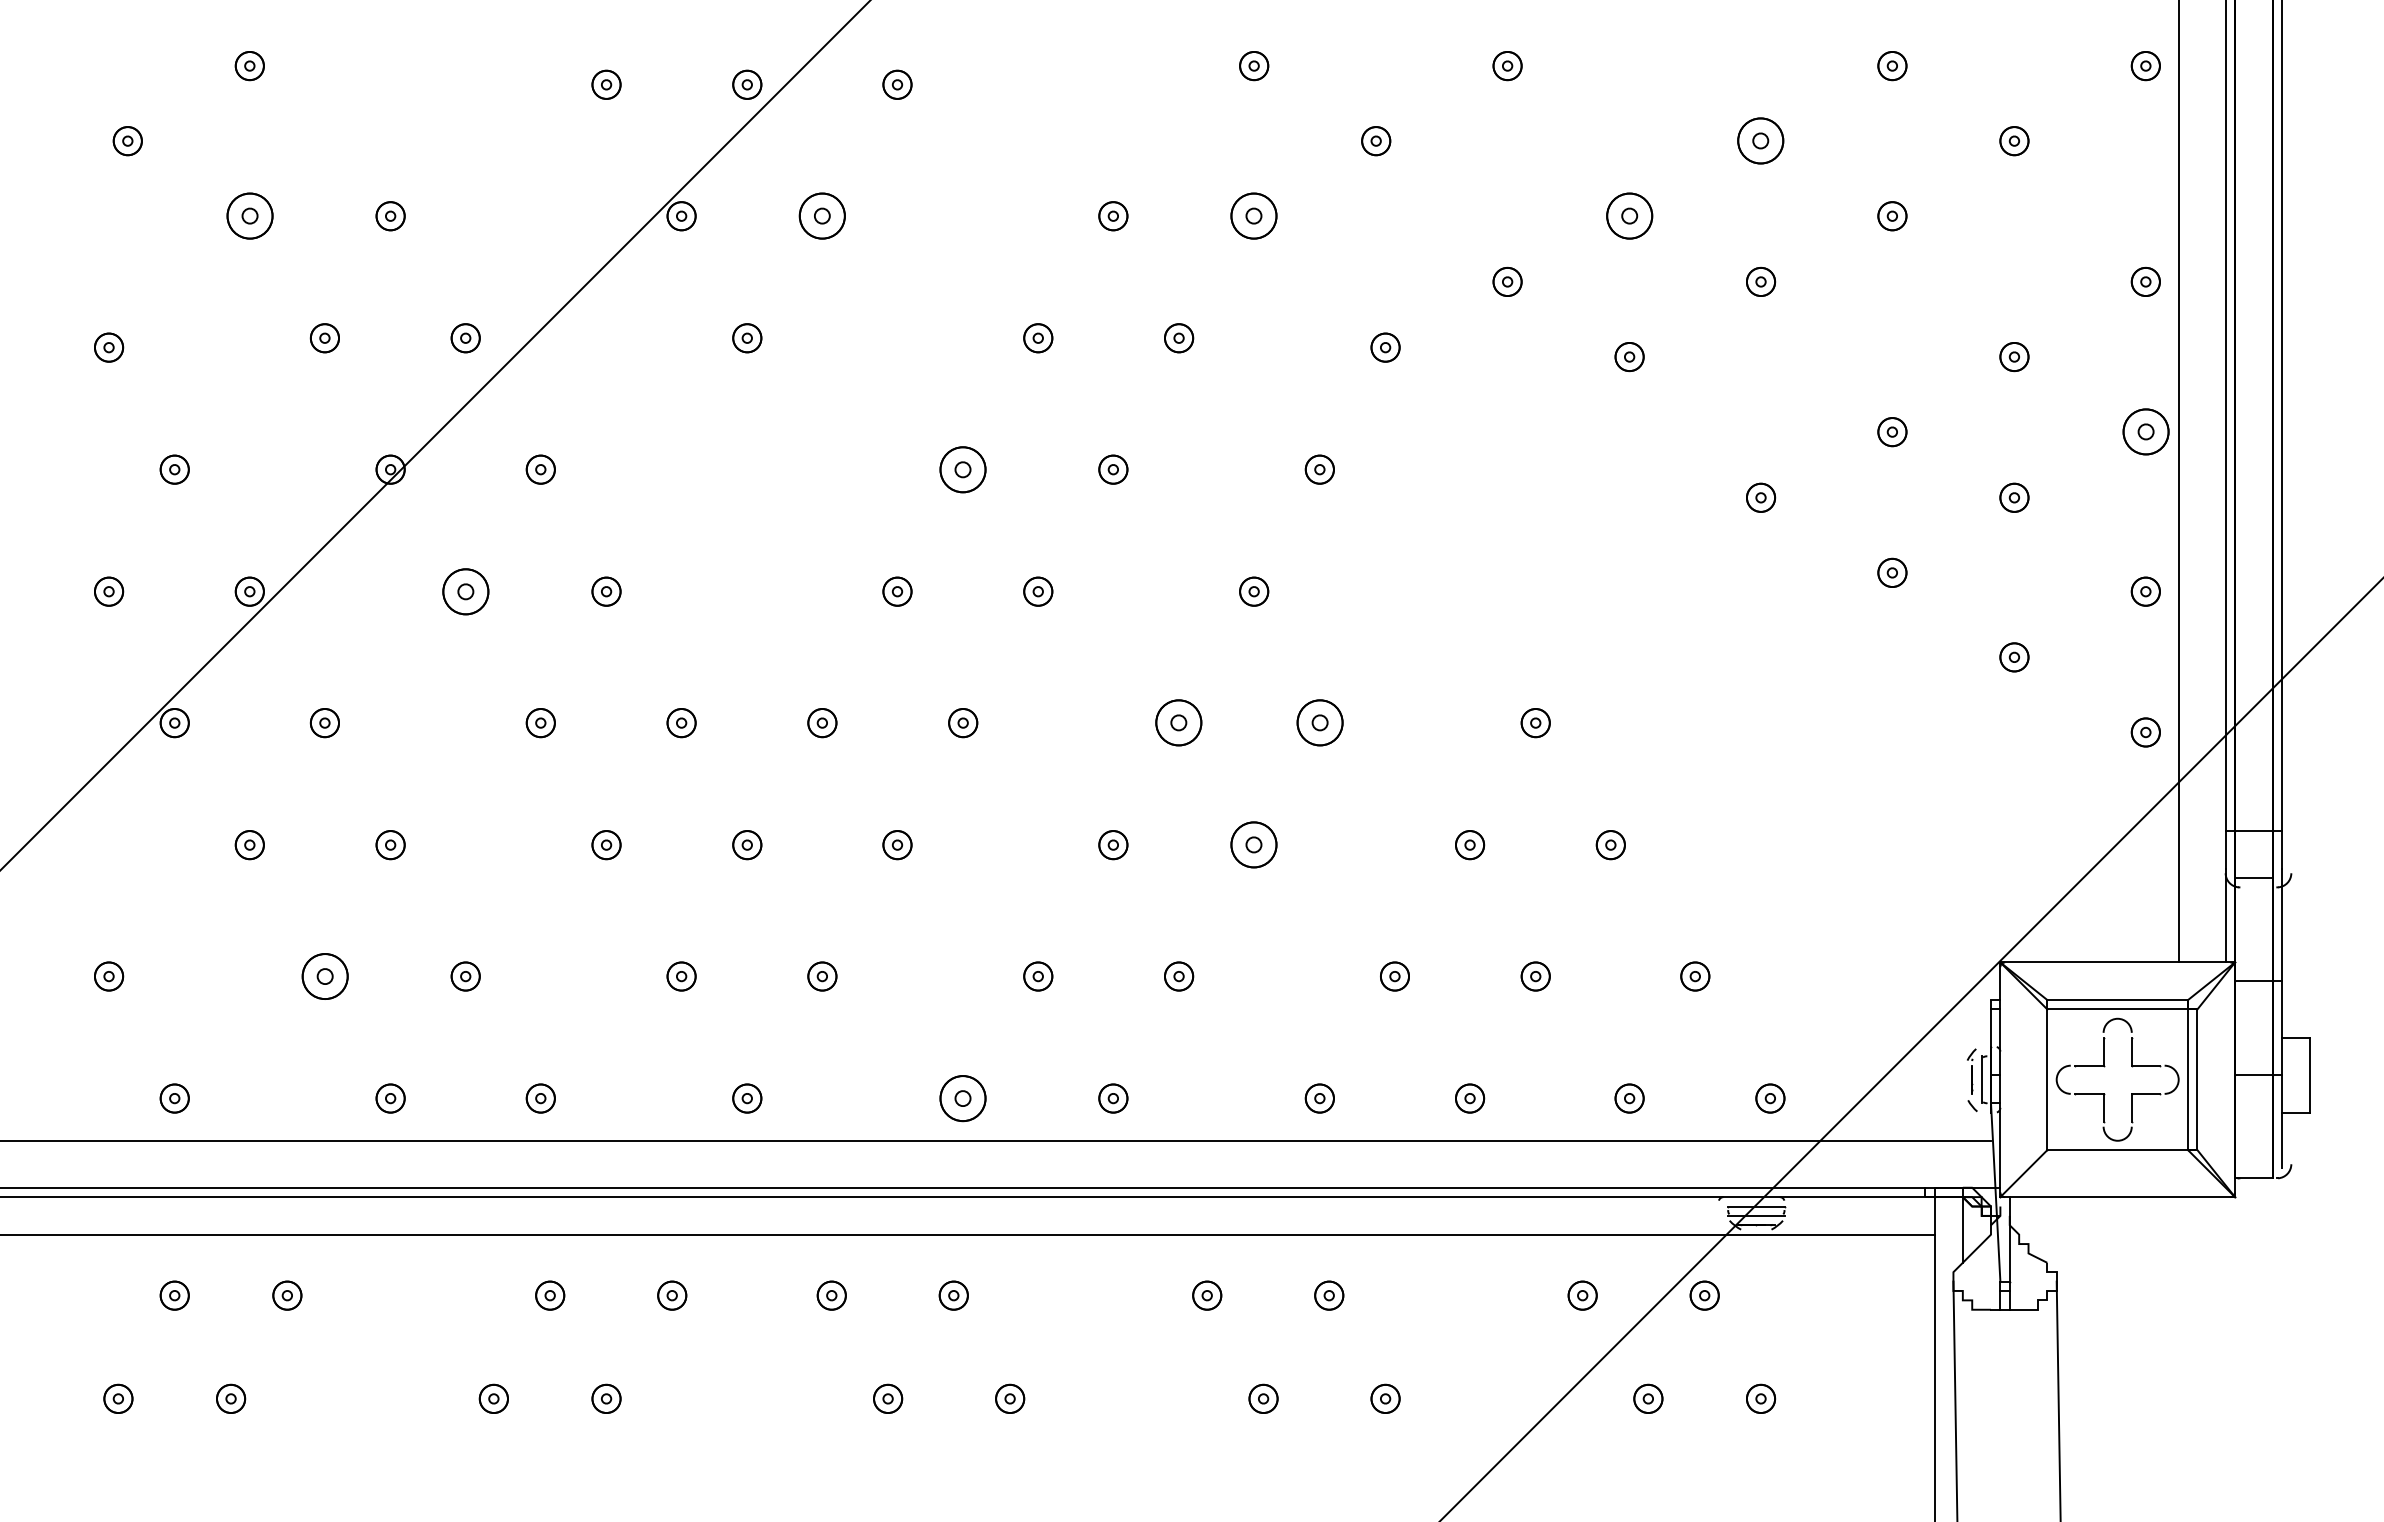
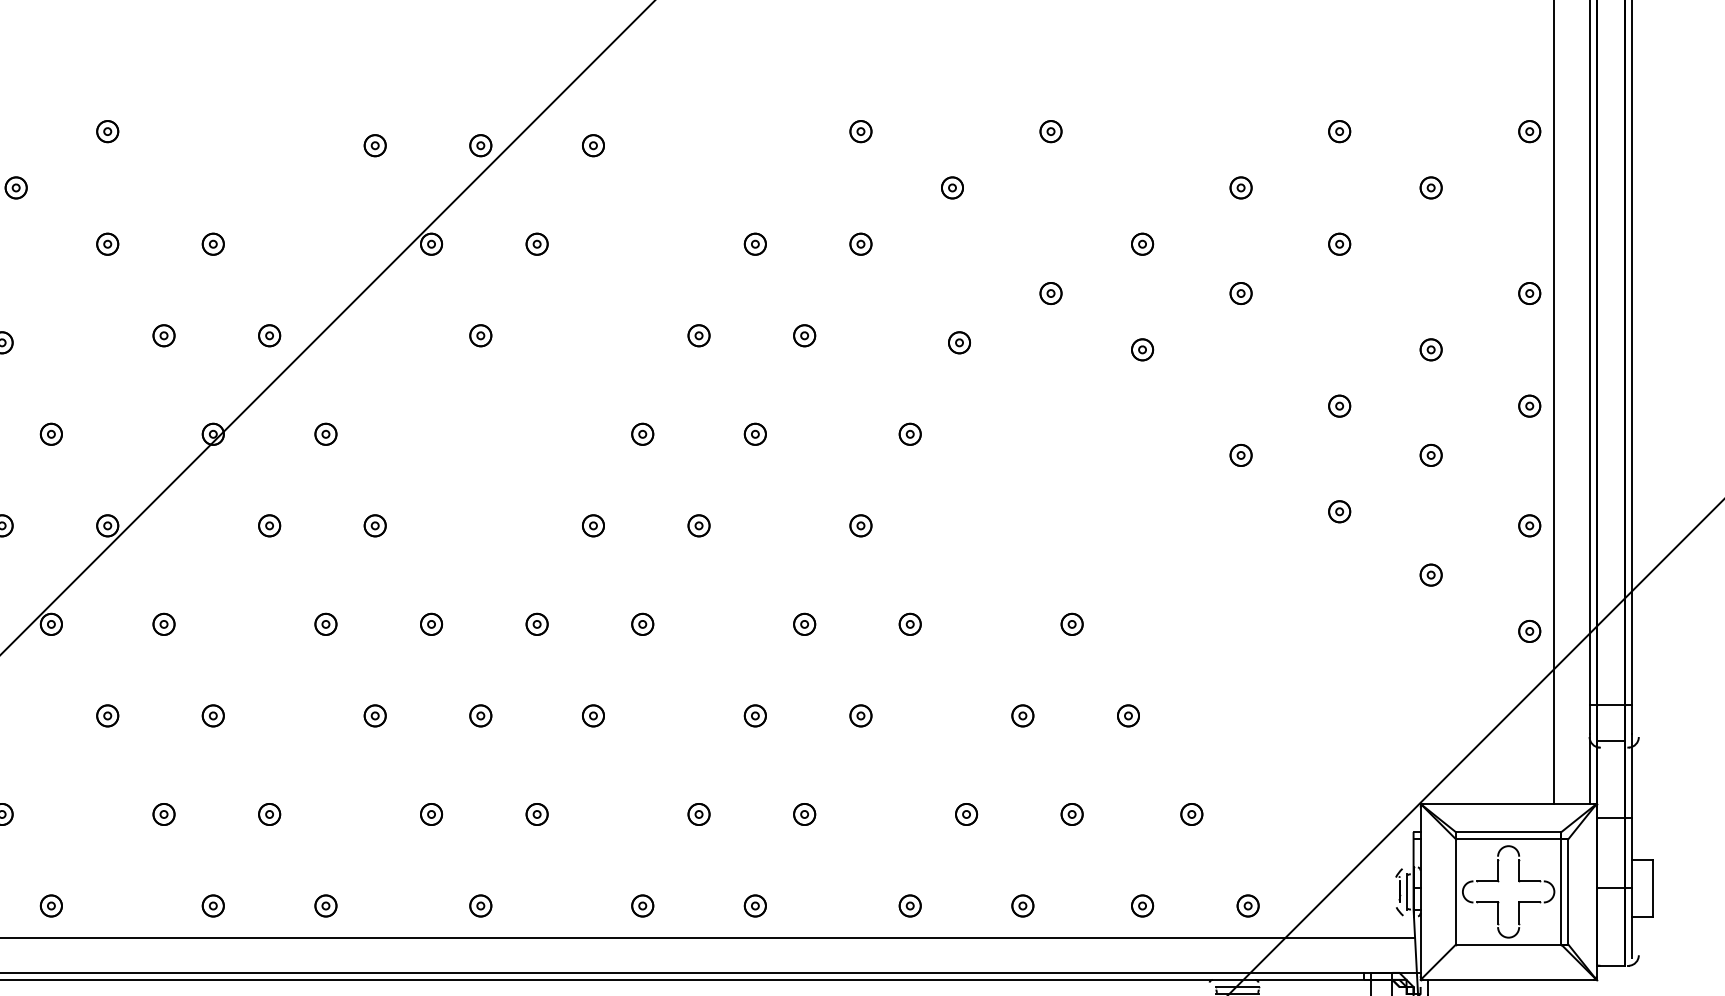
part: (1761, 141) -> (1241, 188), size x0.62
part: (249, 216) -> (107, 244), size x0.62
part: (822, 216) -> (537, 244), size x0.62
part: (1254, 216) -> (861, 244), size x0.62
part: (1629, 216) -> (1142, 244), size x0.62
part: (2145, 432) -> (1529, 406), size x0.62
part: (963, 469) -> (642, 434), size x0.62
part: (465, 591) -> (269, 525), size x0.62
part: (1179, 723) -> (804, 624), size x0.62
part: (1319, 723) -> (909, 624), size x0.62
part: (1254, 845) -> (861, 716), size x0.62
part: (324, 976) -> (163, 814), size x0.62
part: (963, 1098) -> (642, 905), size x0.62

